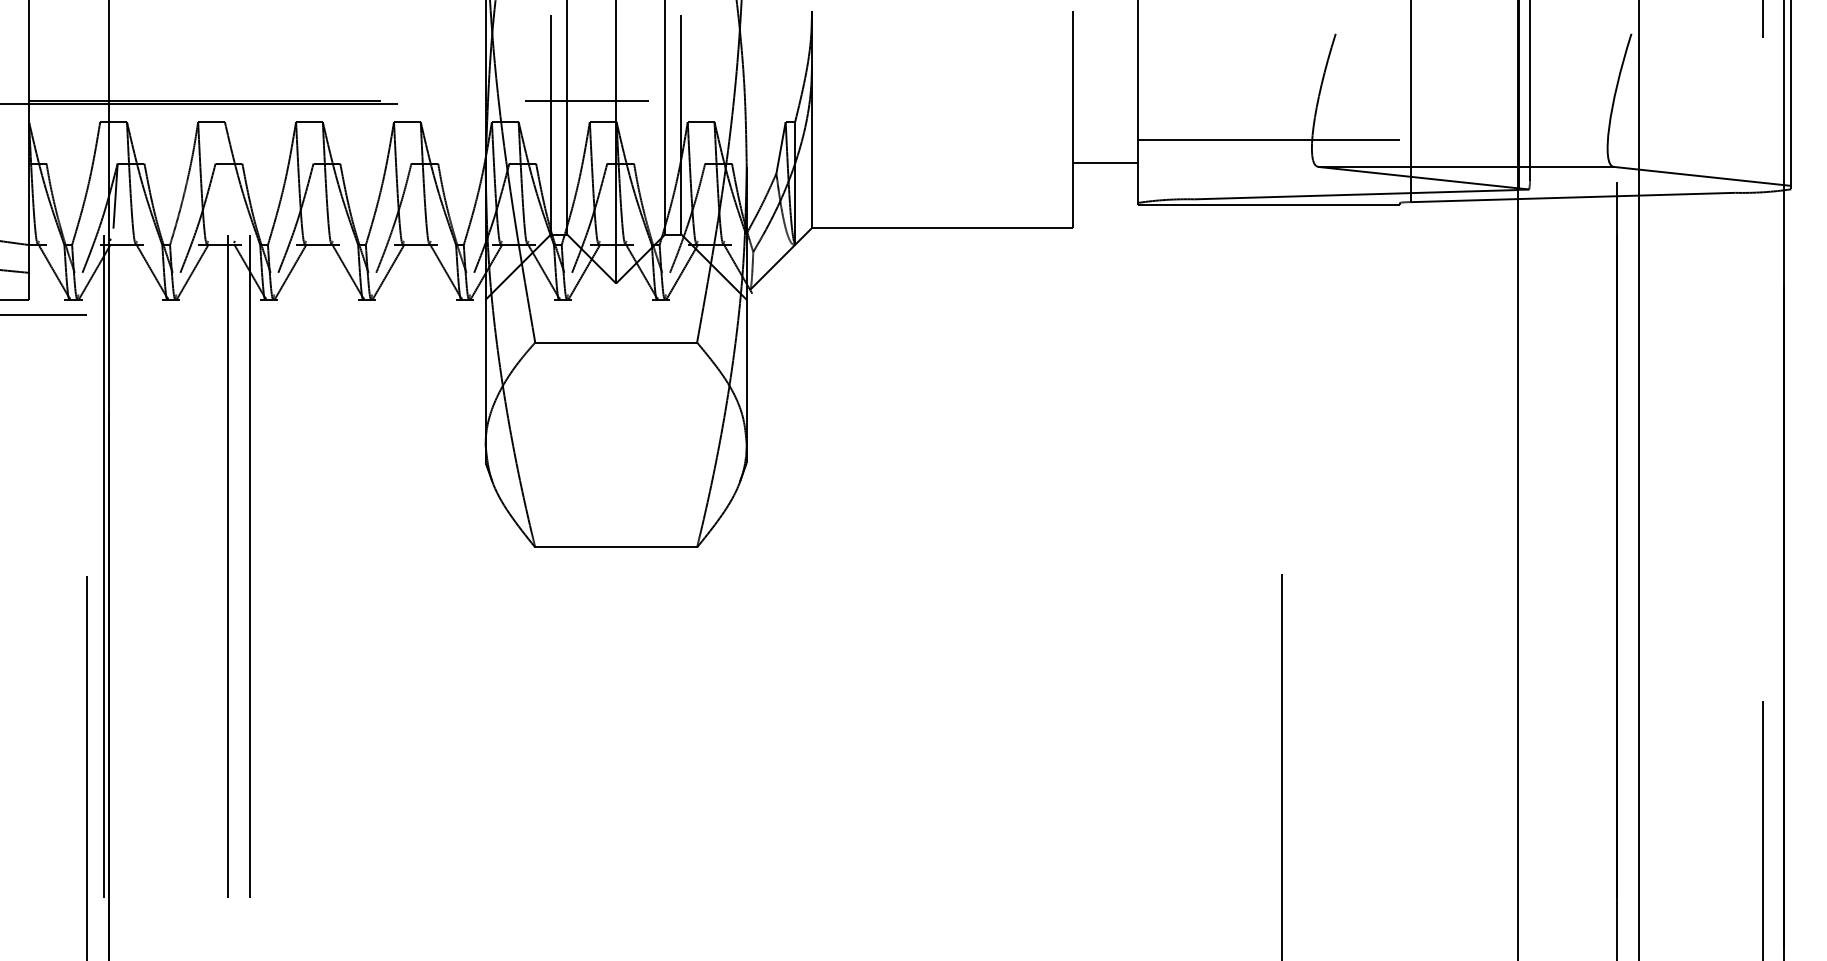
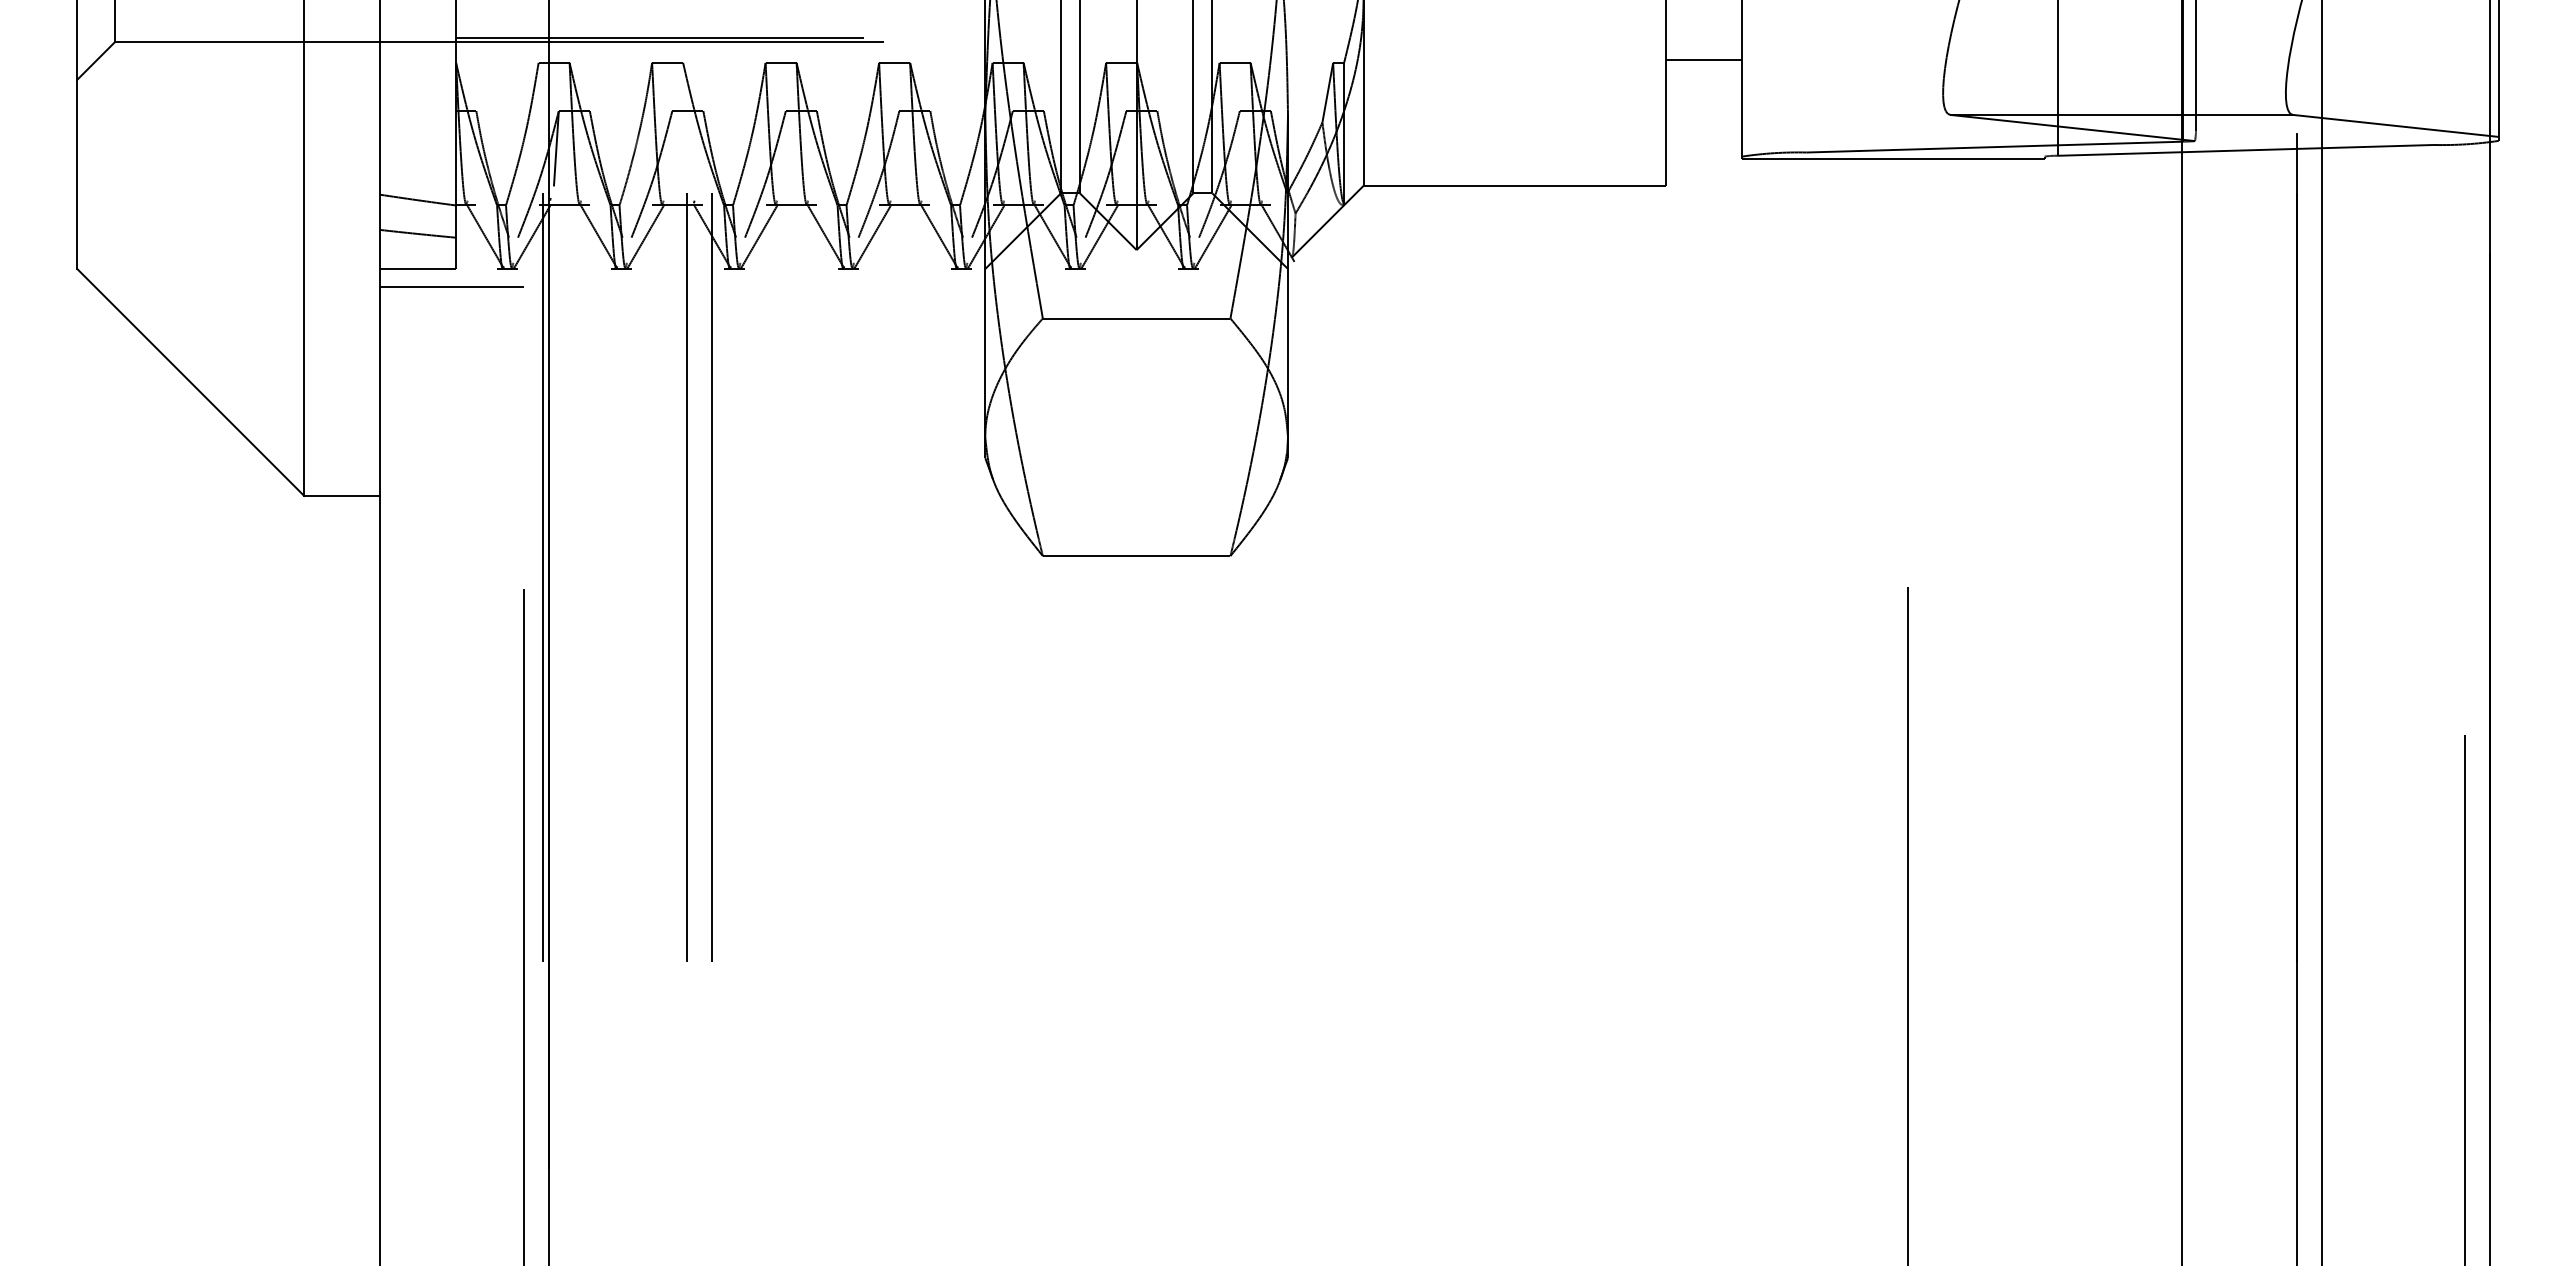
line: (586, 100) -> (1102, 38), removed
line: (1269, 139) -> (1893, 83), removed
line: (1106, 163) -> (1704, 60), moved

